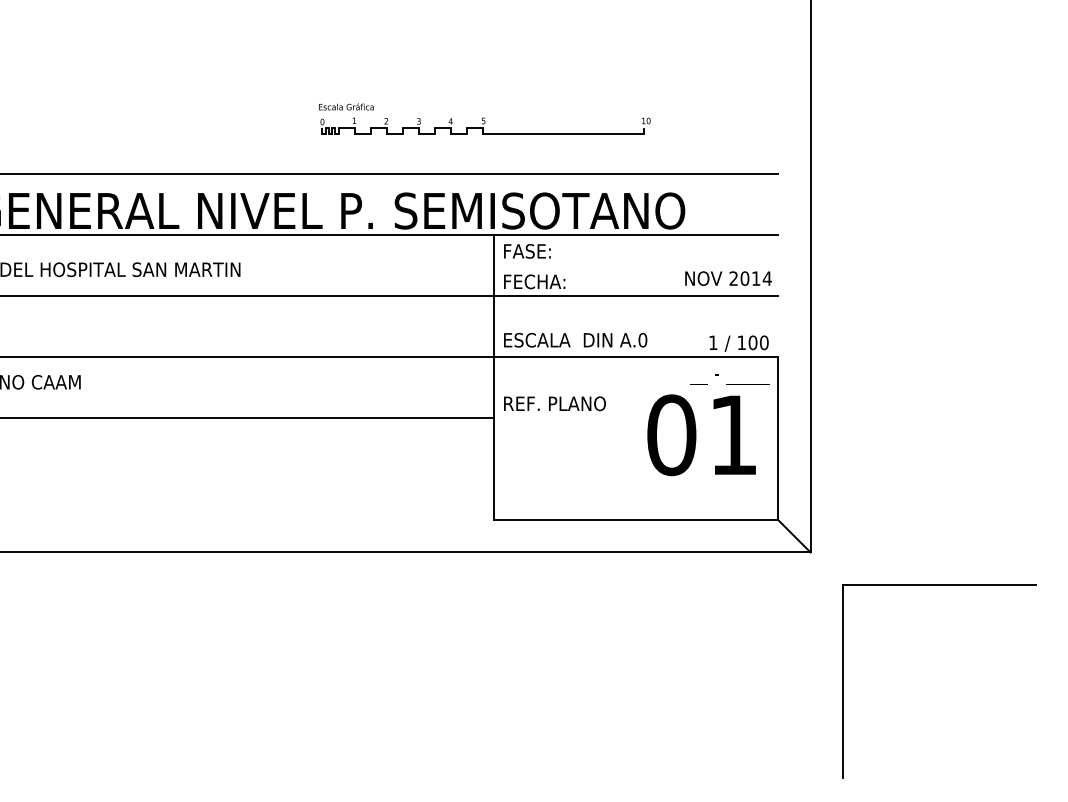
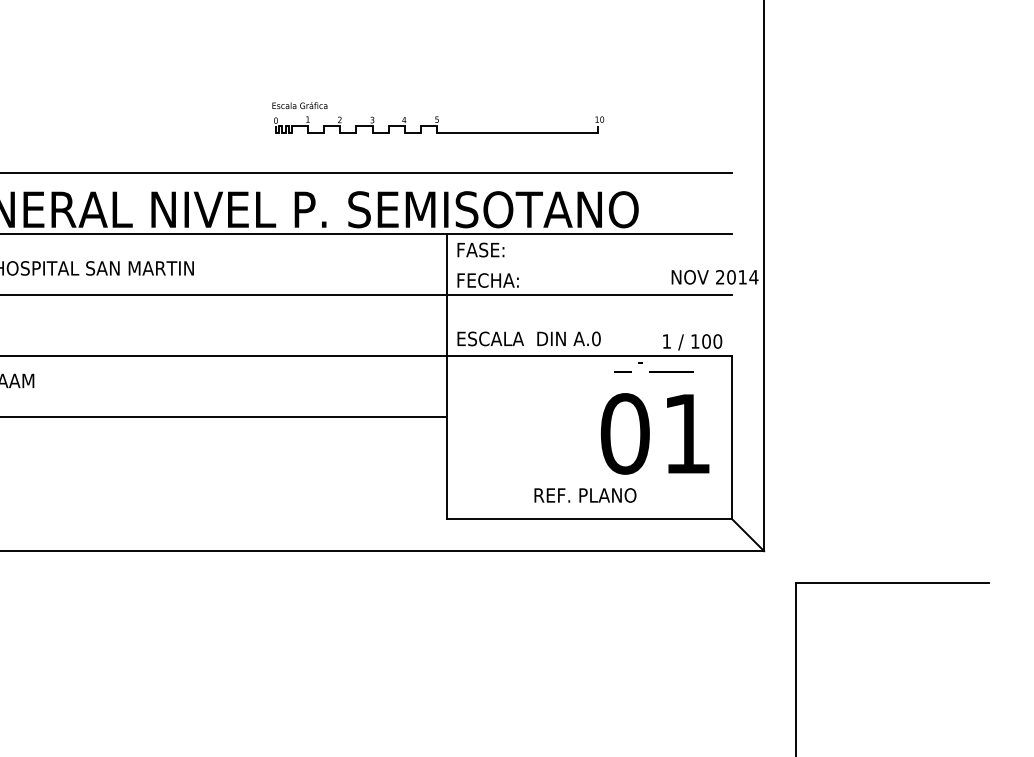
text: (728, 278) -> (715, 277), moved
text: (729, 379) -> (653, 367), moved
text: (554, 403) -> (585, 495), moved

